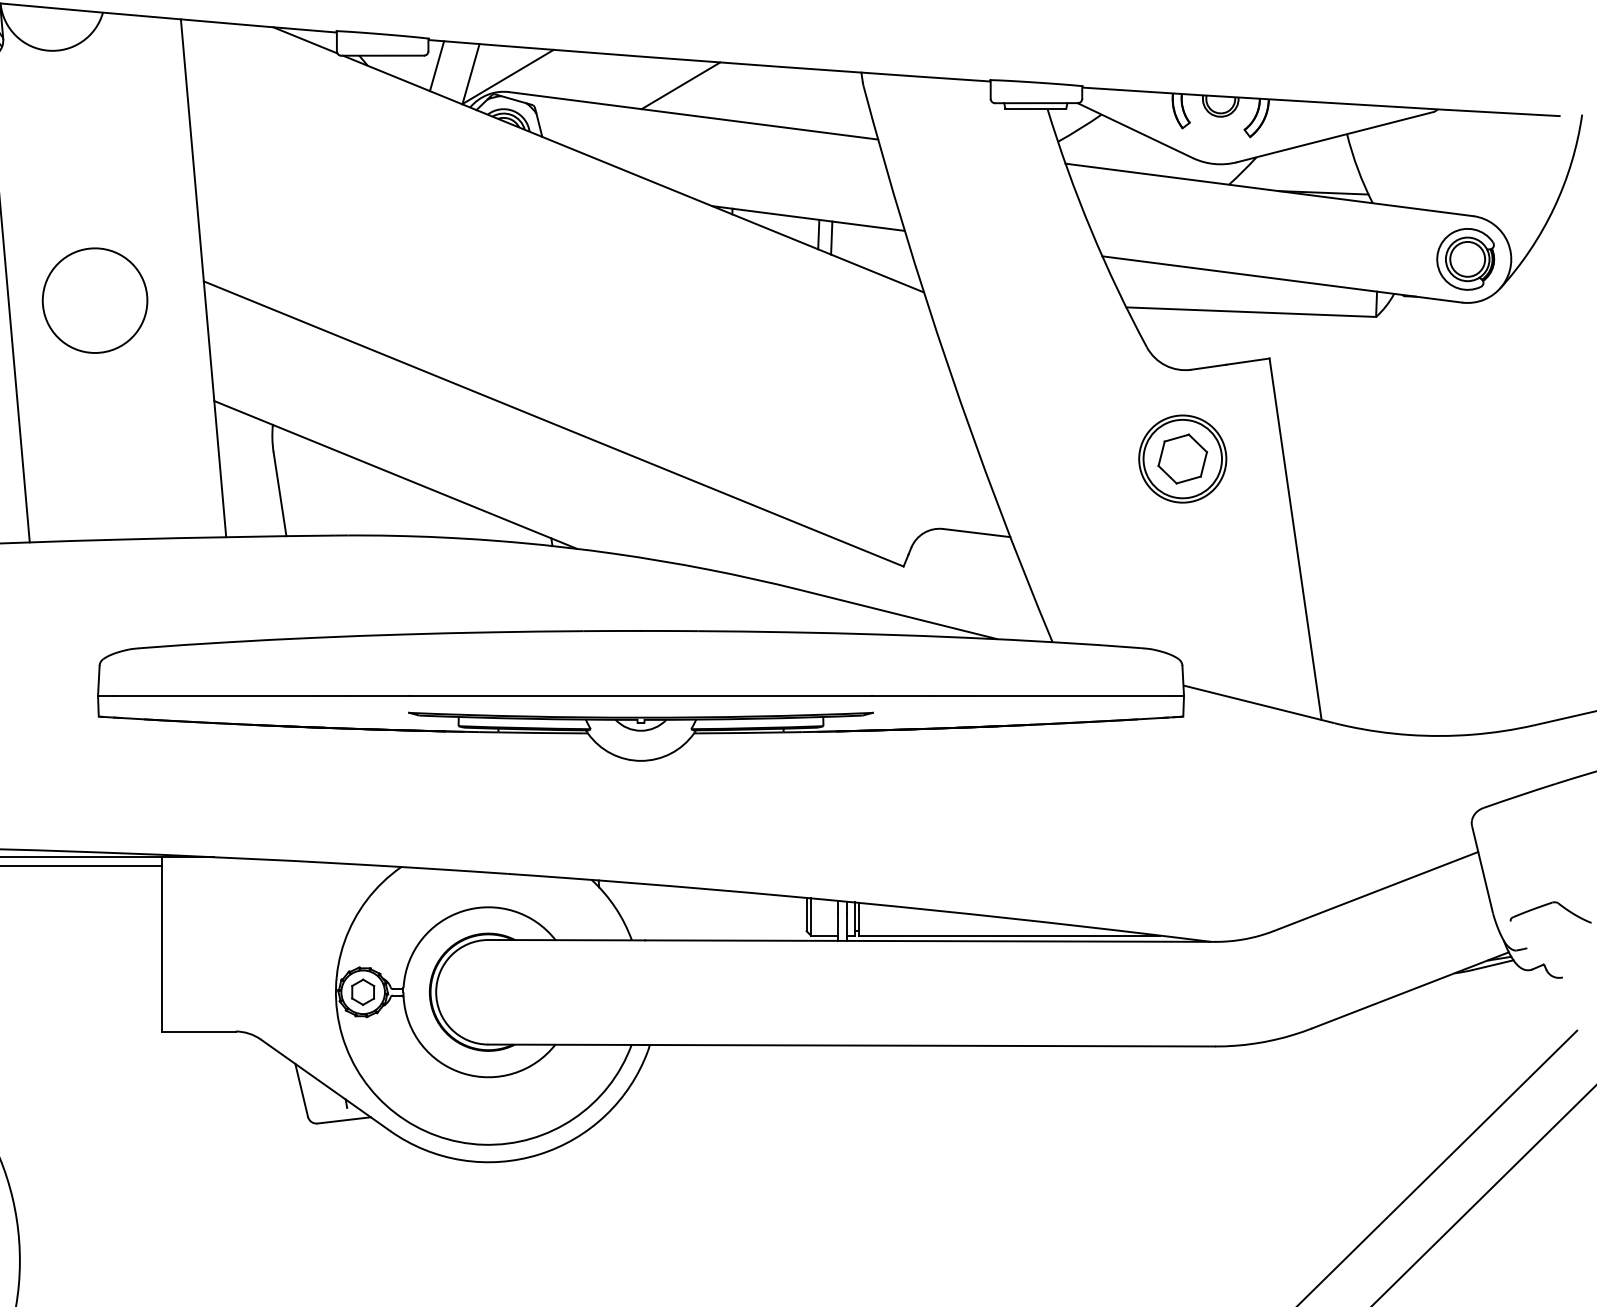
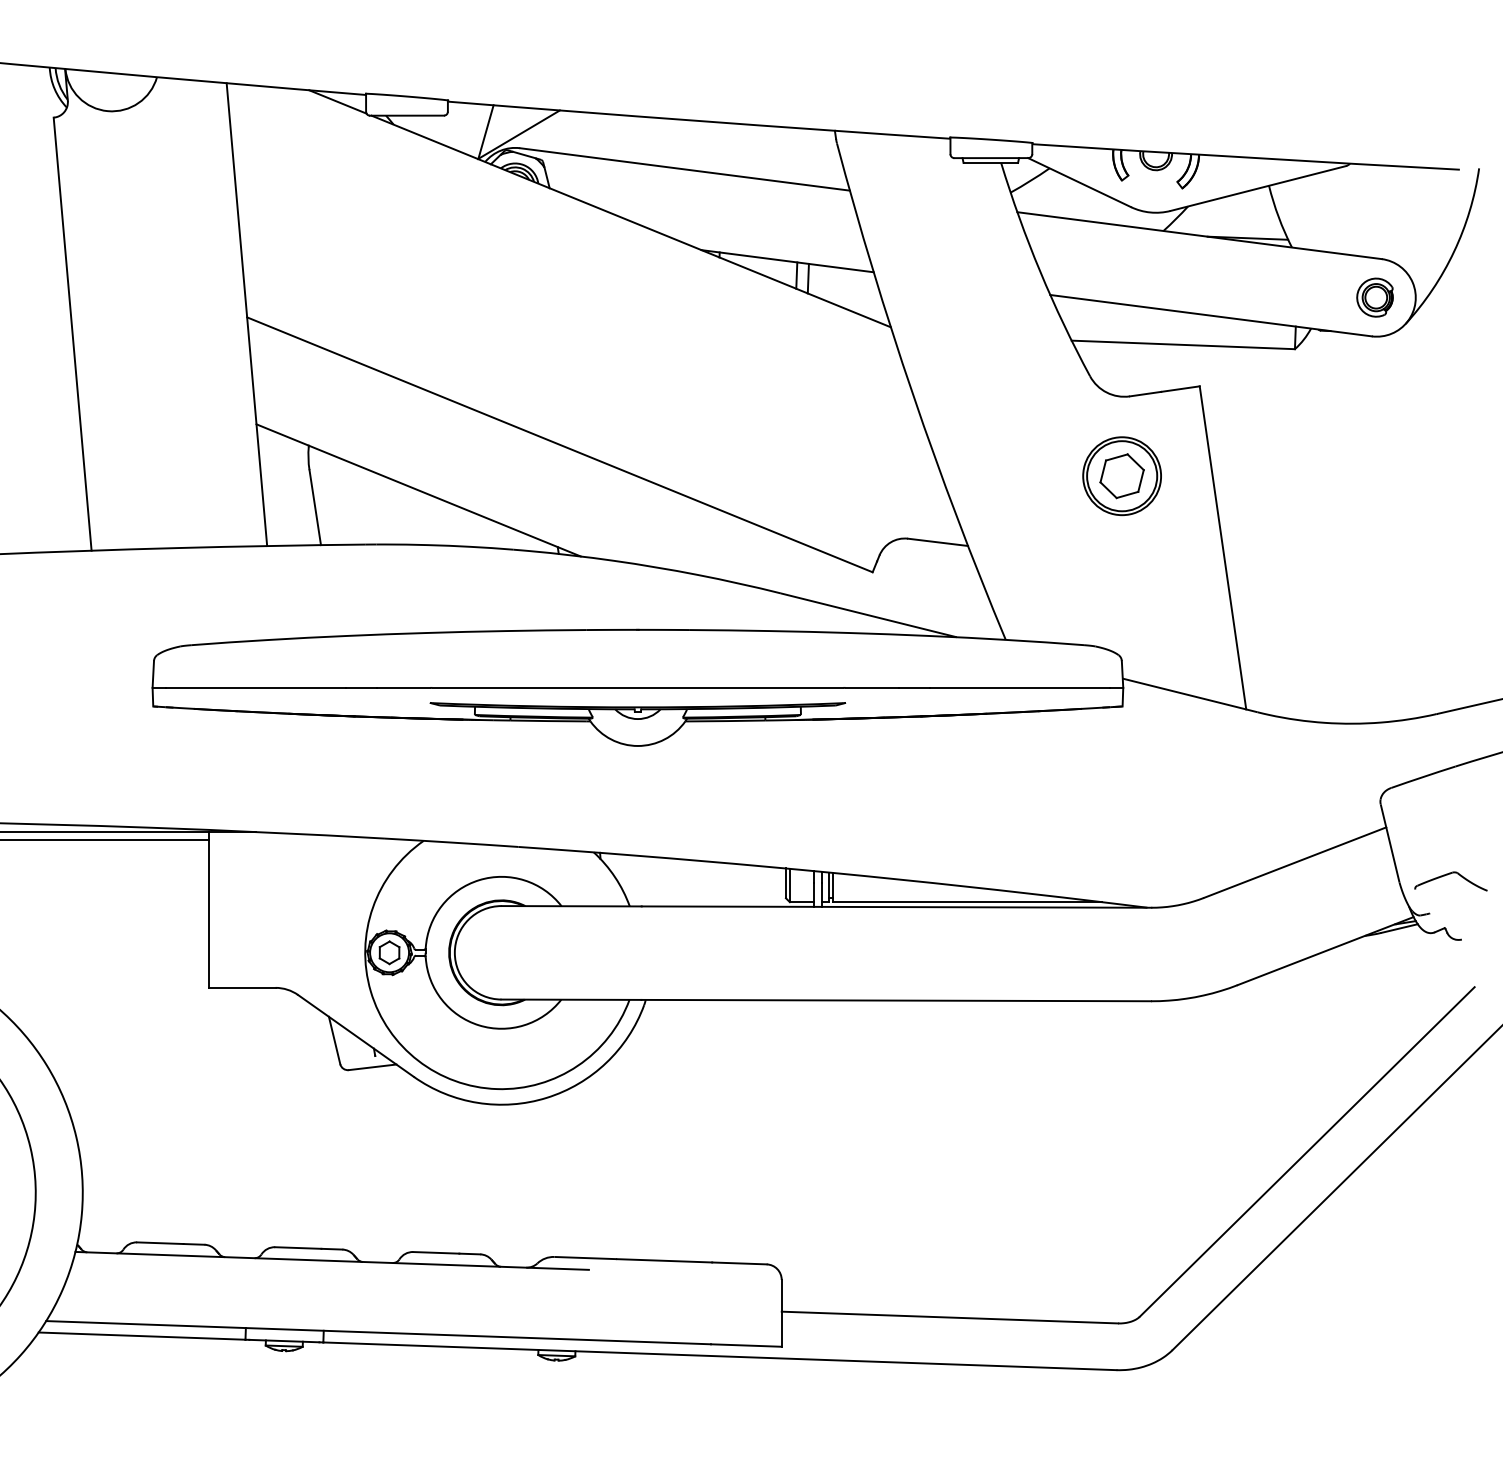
line: (436, 65) -> (455, 124), removed
line: (680, 85) -> (673, 142), removed
part: (1465, 259) -> (1374, 297), size x0.7
circle: (94, 300) -> (149, 334), removed

